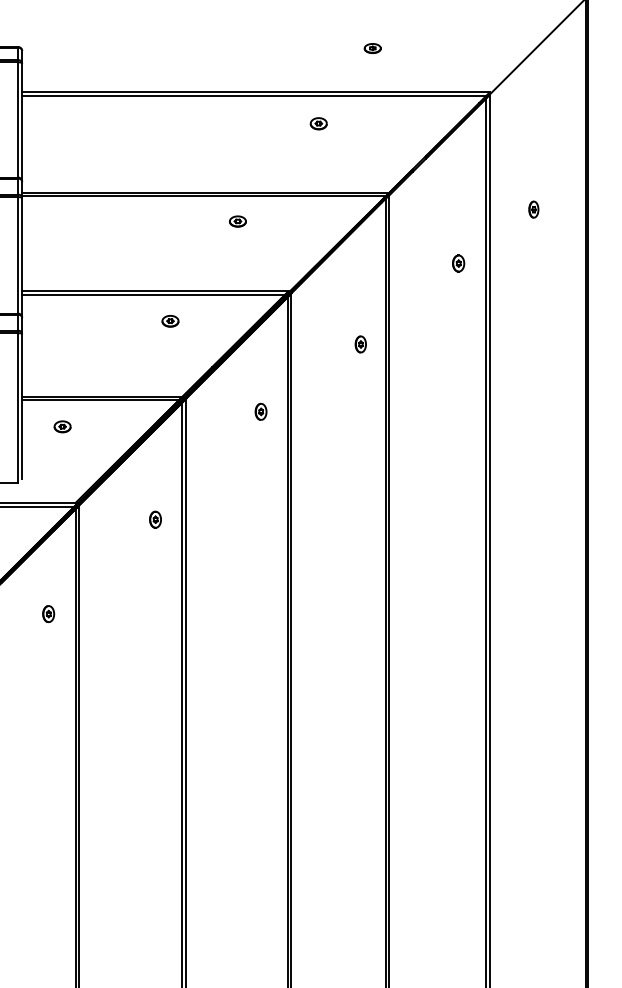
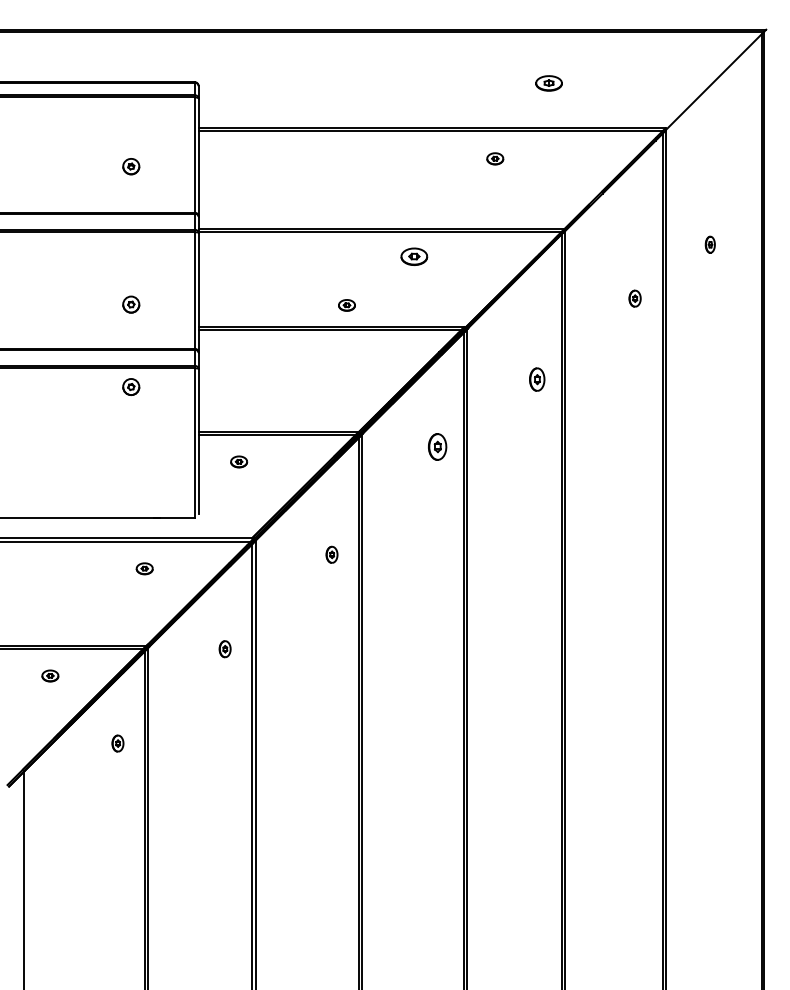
part: (373, 48) -> (549, 83), size x1.6
part: (238, 221) -> (414, 256), size x1.6
part: (170, 321) -> (346, 305), moved
part: (361, 344) -> (537, 379), size x1.4
part: (261, 411) -> (437, 446), size x1.6

